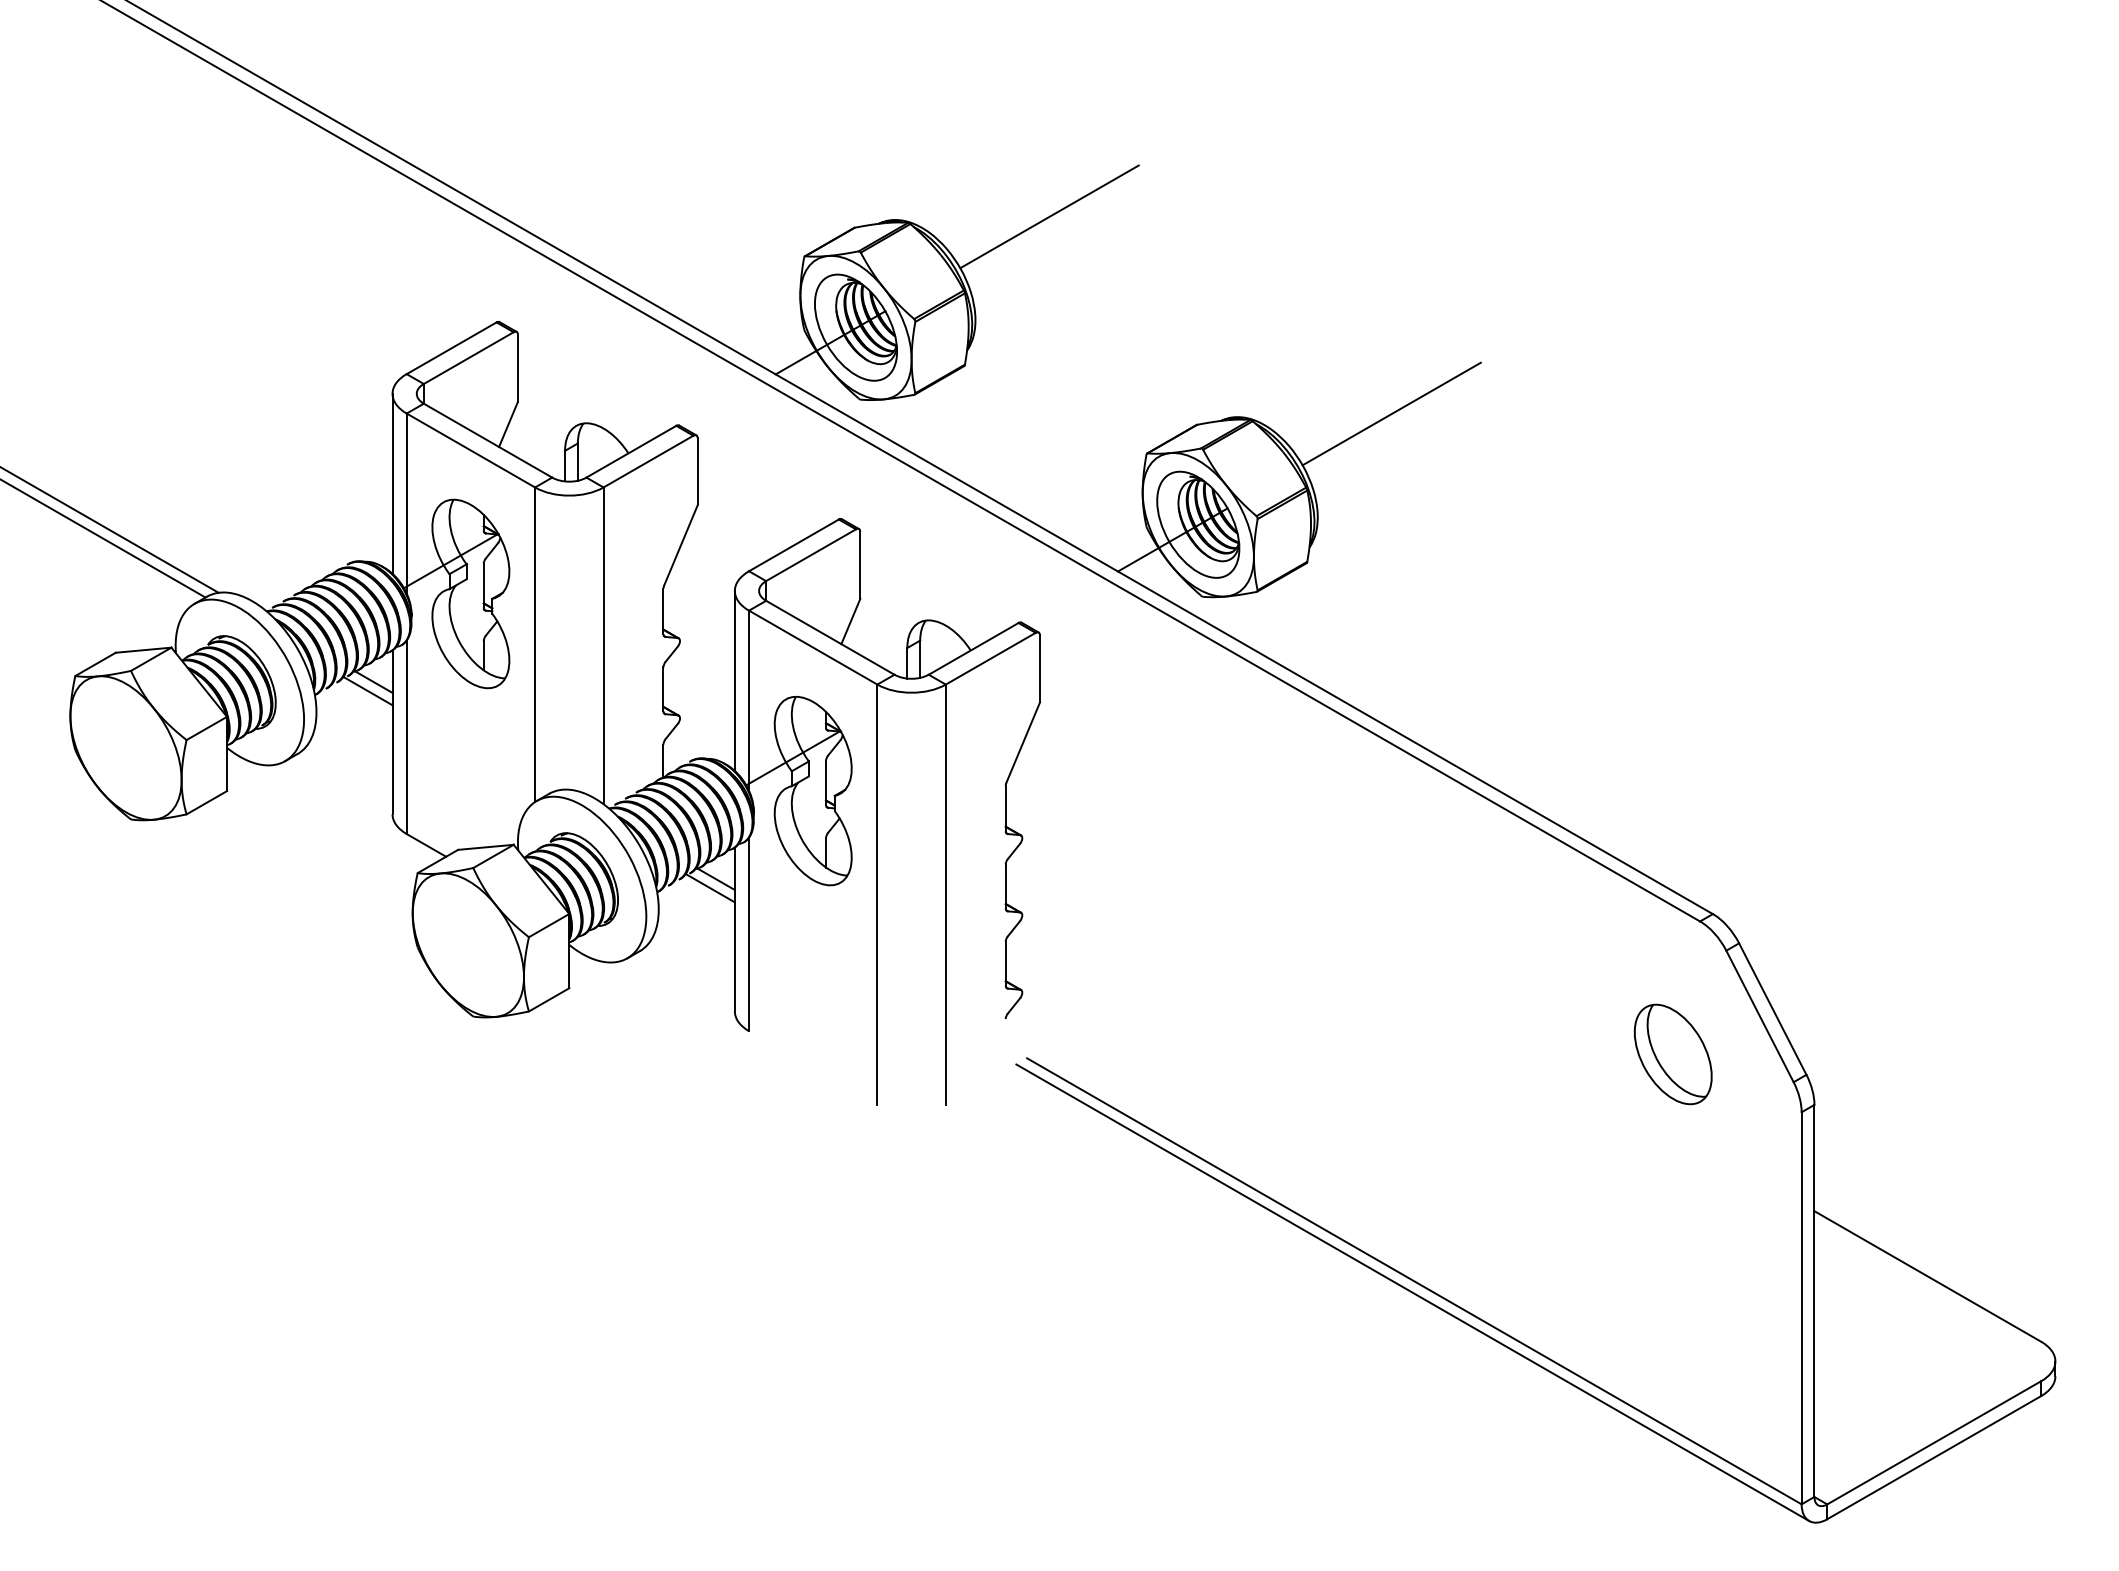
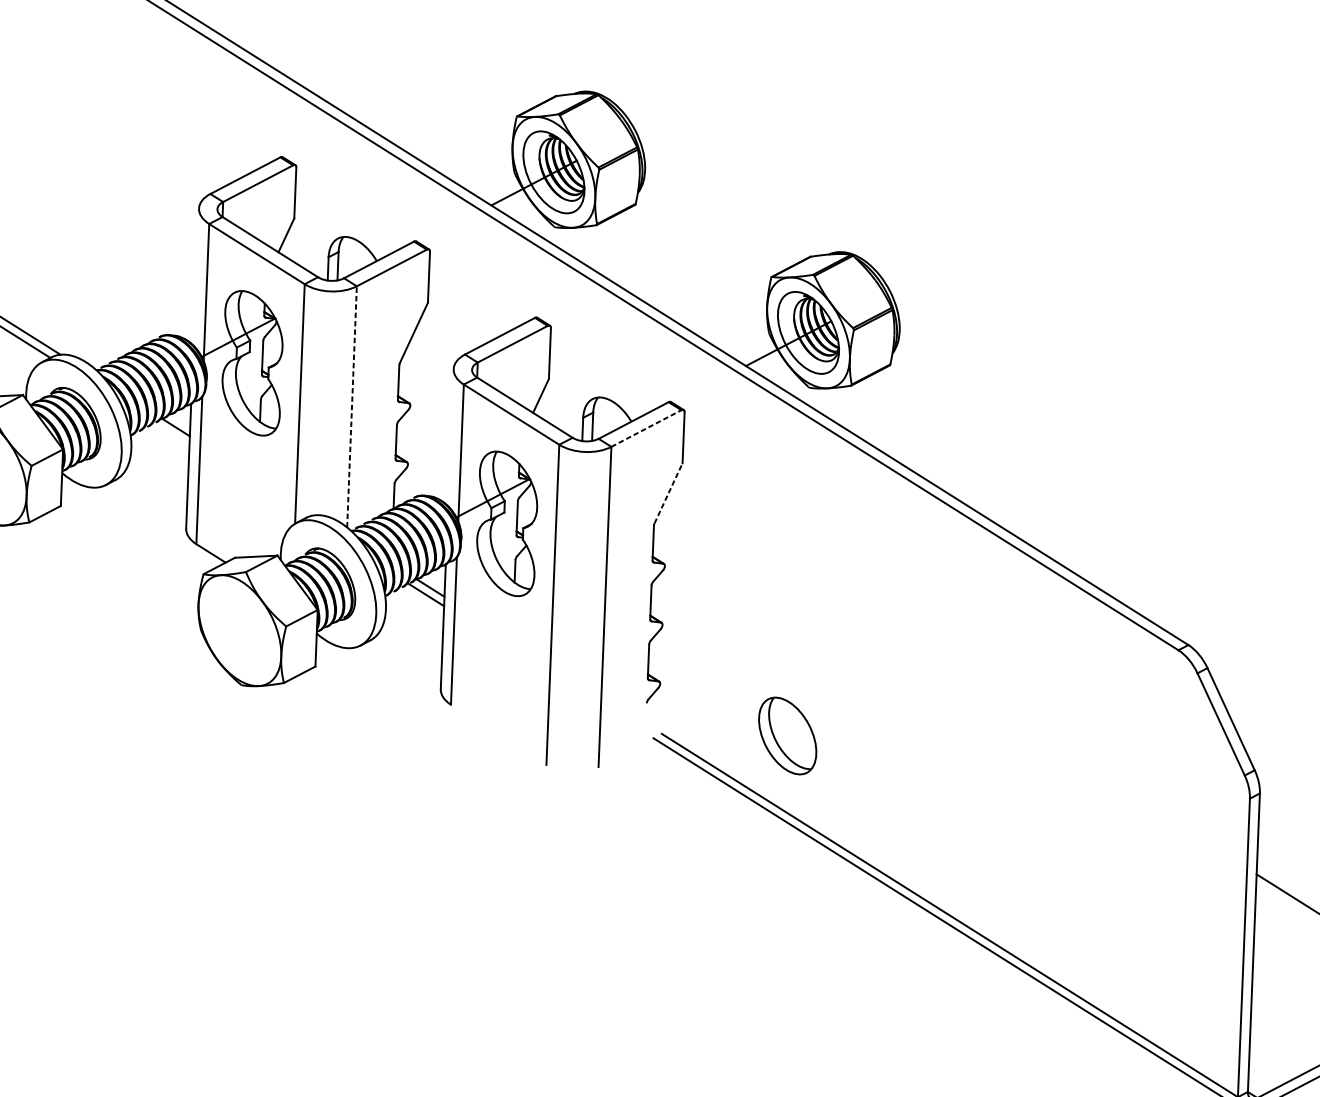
line: (1049, 216) -> (704, 93), removed
line: (1391, 413) -> (959, 254), removed
line: (392, 483) -> (196, 276), removed
line: (603, 645) -> (351, 406), solid -> dashed
line: (990, 658) -> (646, 428), solid -> dashed
line: (734, 680) -> (450, 437), removed
line: (368, 691) -> (171, 434), removed
line: (1023, 742) -> (668, 493), solid -> dashed
part: (1673, 1054) -> (787, 736), moved

